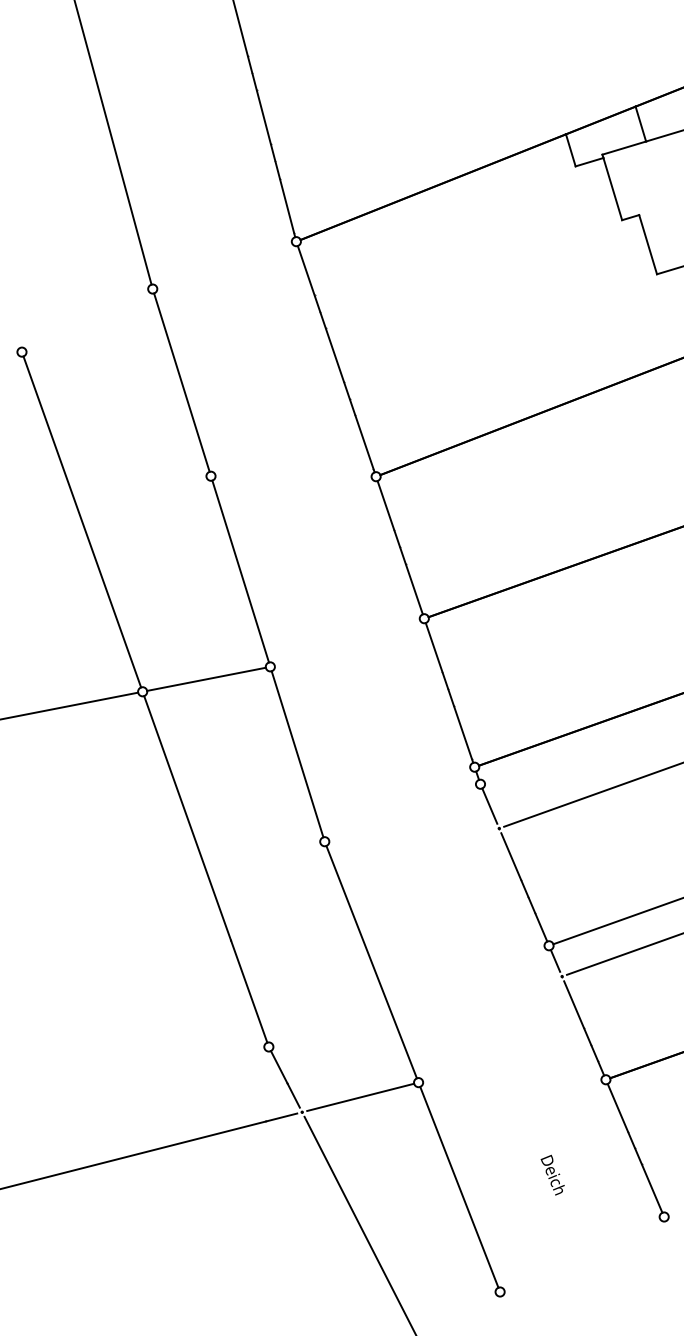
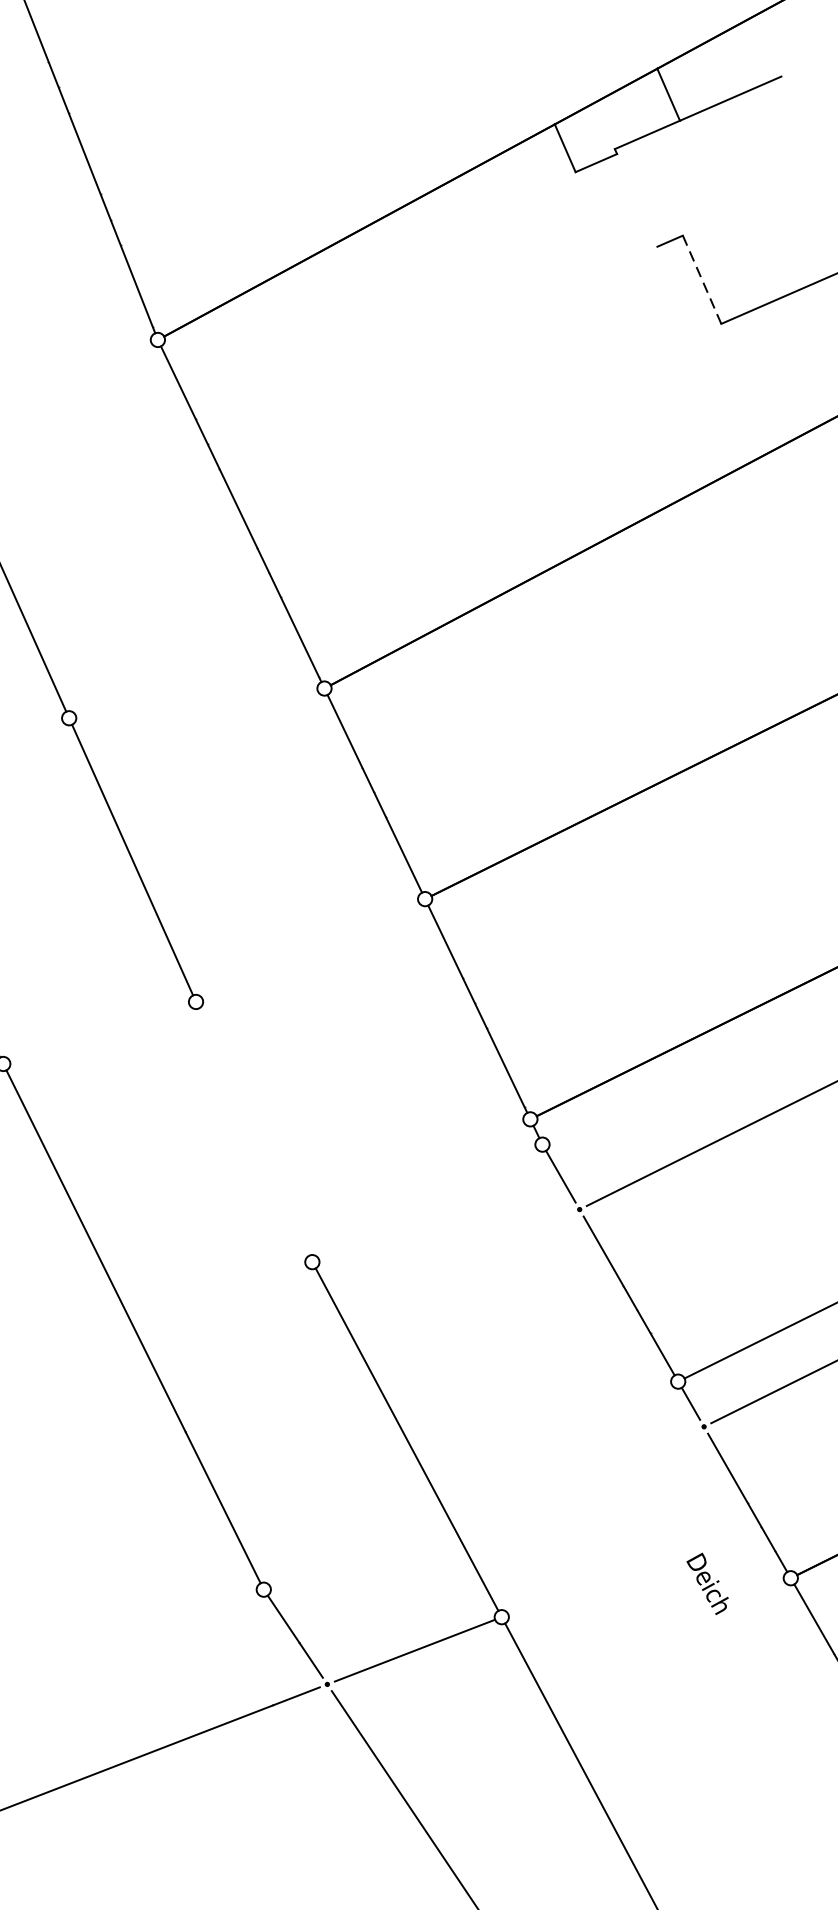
line: (612, 189) -> (636, 201), removed
line: (648, 244) -> (702, 279), solid -> dashed
line: (206, 678) -> (99, 1031), removed
line: (297, 754) -> (254, 1132), removed
text: (552, 1174) -> (707, 1583), moved

